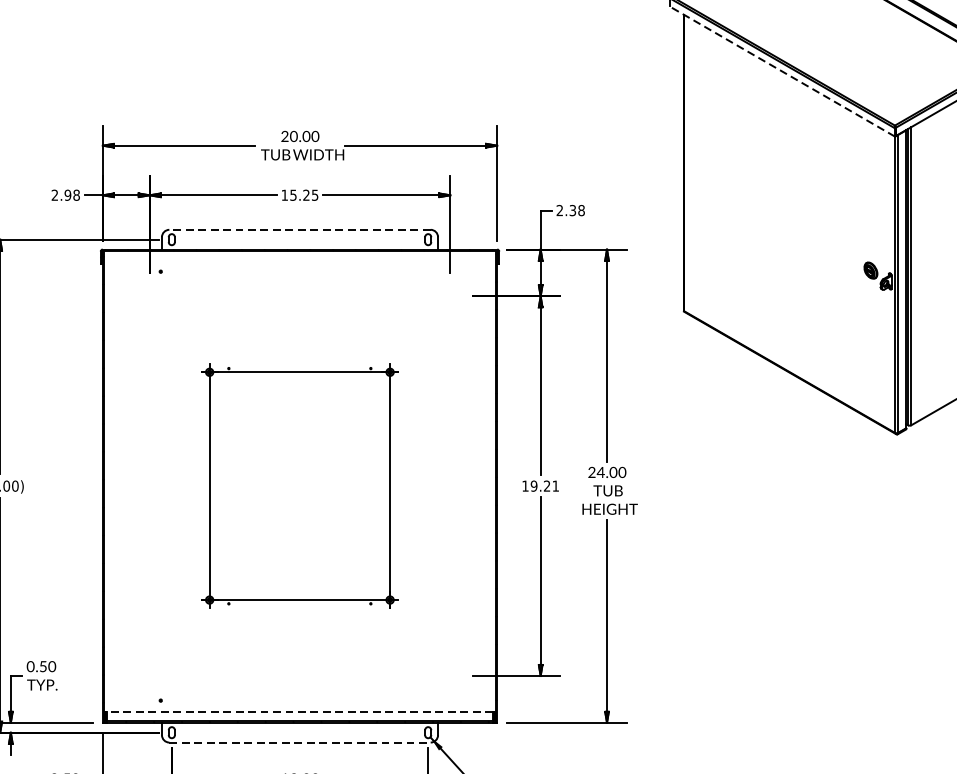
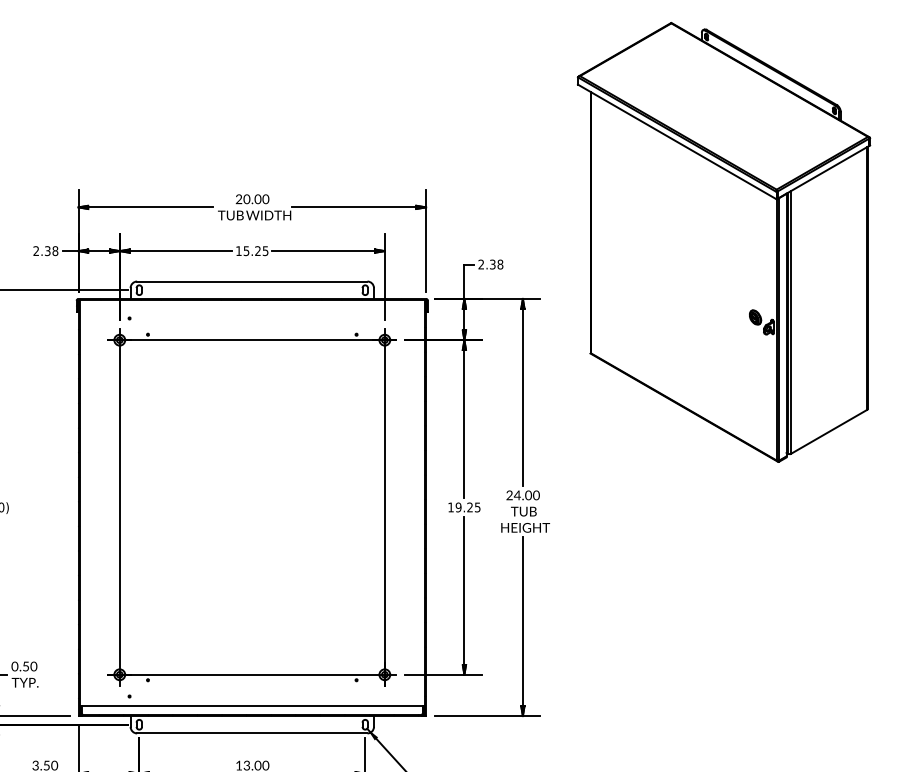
line: (782, 72) -> (677, 142), dashed -> solid
text: (67, 194) -> (47, 250), 2.98 -> 2.38
line: (299, 229) -> (251, 281), dashed -> solid
part: (299, 486) -> (251, 507), size x1.67
text: (555, 486) -> (477, 507), 19.21 -> 19.25
line: (299, 711) -> (251, 706), dashed -> solid
line: (300, 742) -> (252, 733), dashed -> solid

